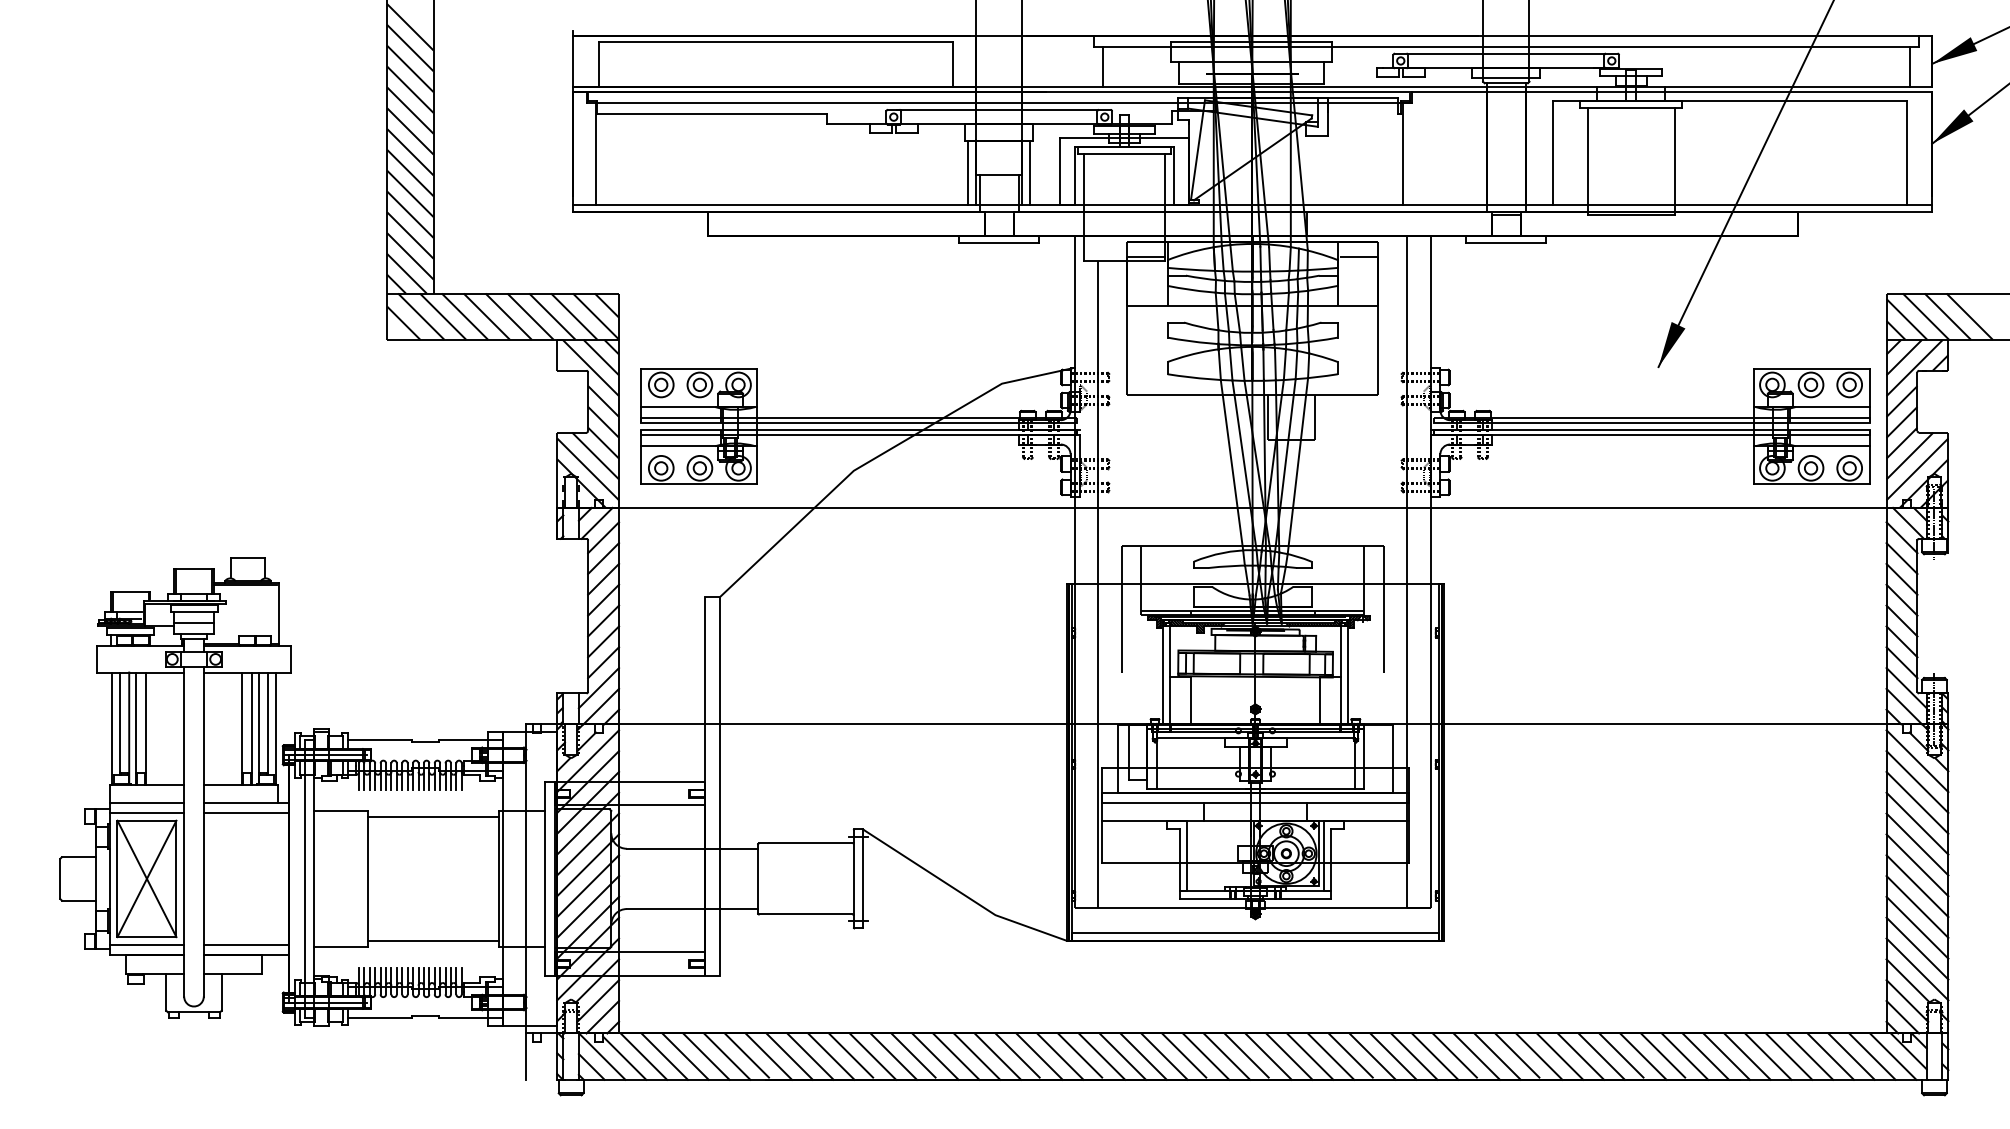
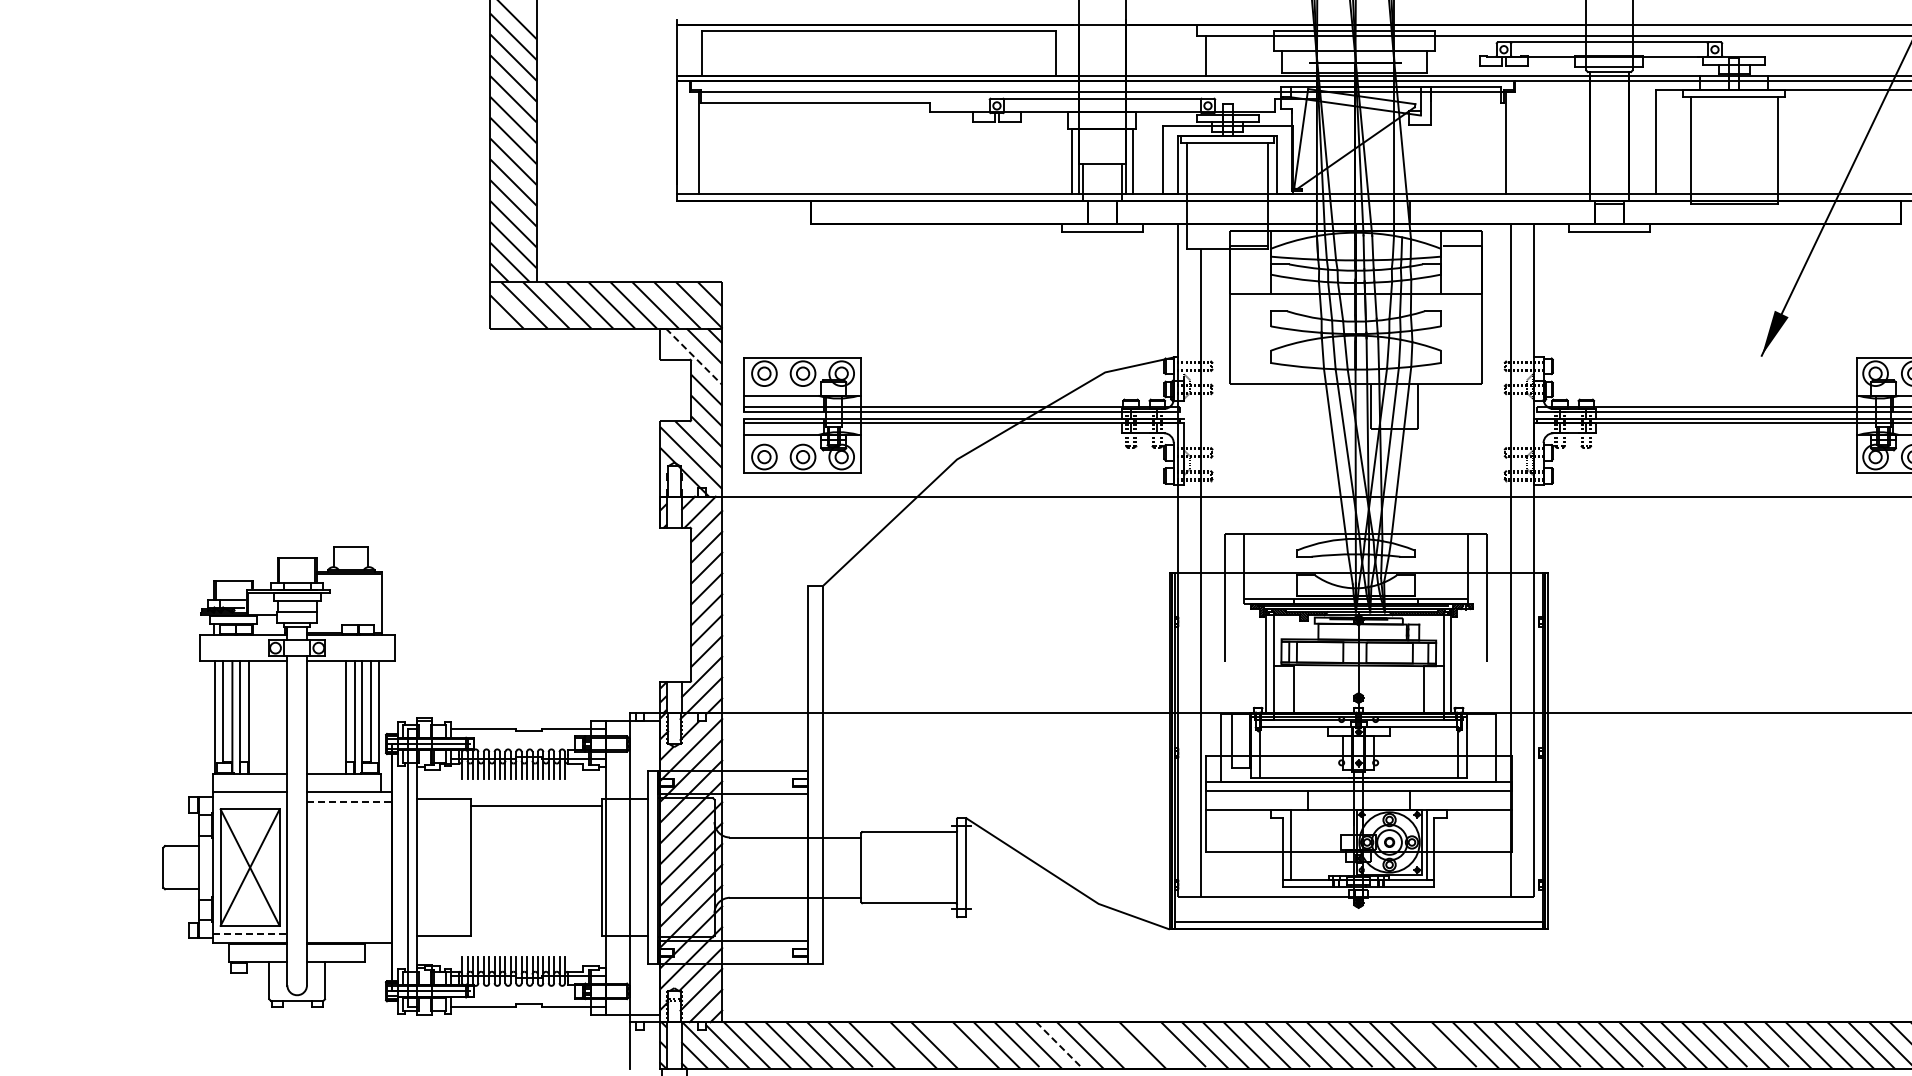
line: (590, 368) -> (693, 357), solid -> dashed
line: (146, 812) -> (249, 801), removed
line: (246, 812) -> (349, 801), solid -> dashed
line: (432, 940) -> (535, 929), removed
line: (147, 944) -> (250, 933), solid -> dashed
line: (246, 944) -> (349, 933), removed
line: (851, 1055) -> (954, 1044), removed
line: (1017, 1055) -> (1120, 1044), removed
line: (789, 1056) -> (892, 1045), removed
line: (956, 1056) -> (1059, 1045), solid -> dashed
line: (1060, 1056) -> (1163, 1045), removed
line: (1330, 1056) -> (1433, 1045), removed

